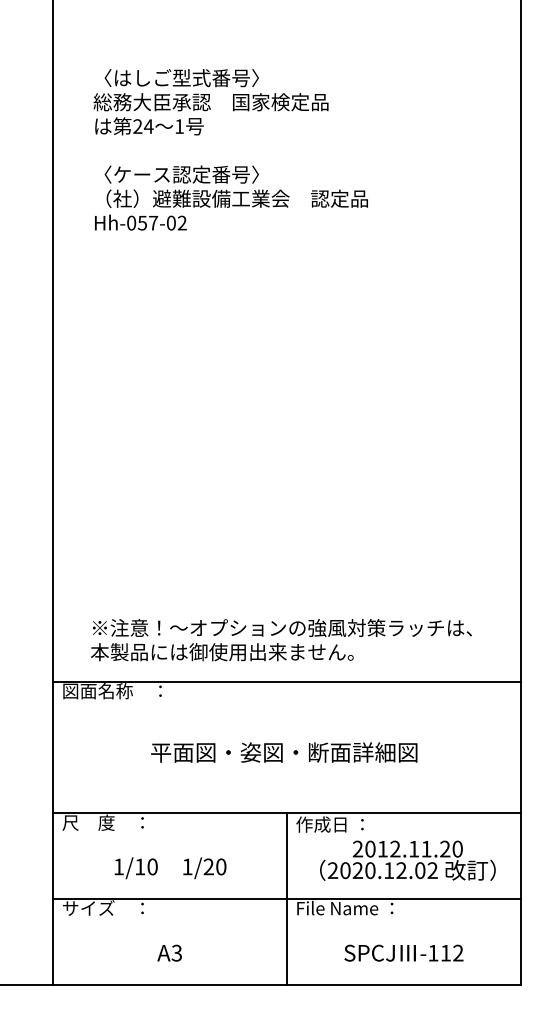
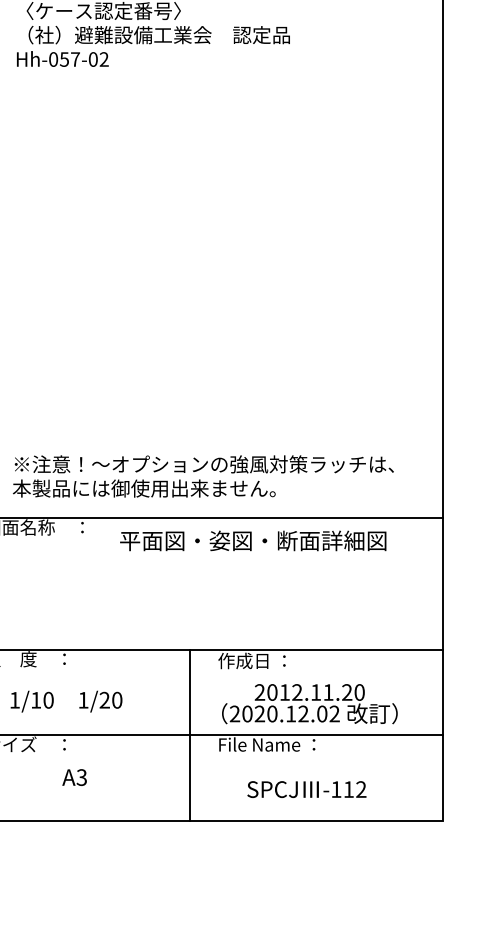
text: (284, 752) -> (253, 540), moved
text: (407, 860) -> (309, 703), moved
text: (170, 868) -> (66, 701), moved
line: (287, 898) -> (190, 734), moved
text: (169, 952) -> (74, 776), moved
text: (403, 952) -> (306, 788), moved

